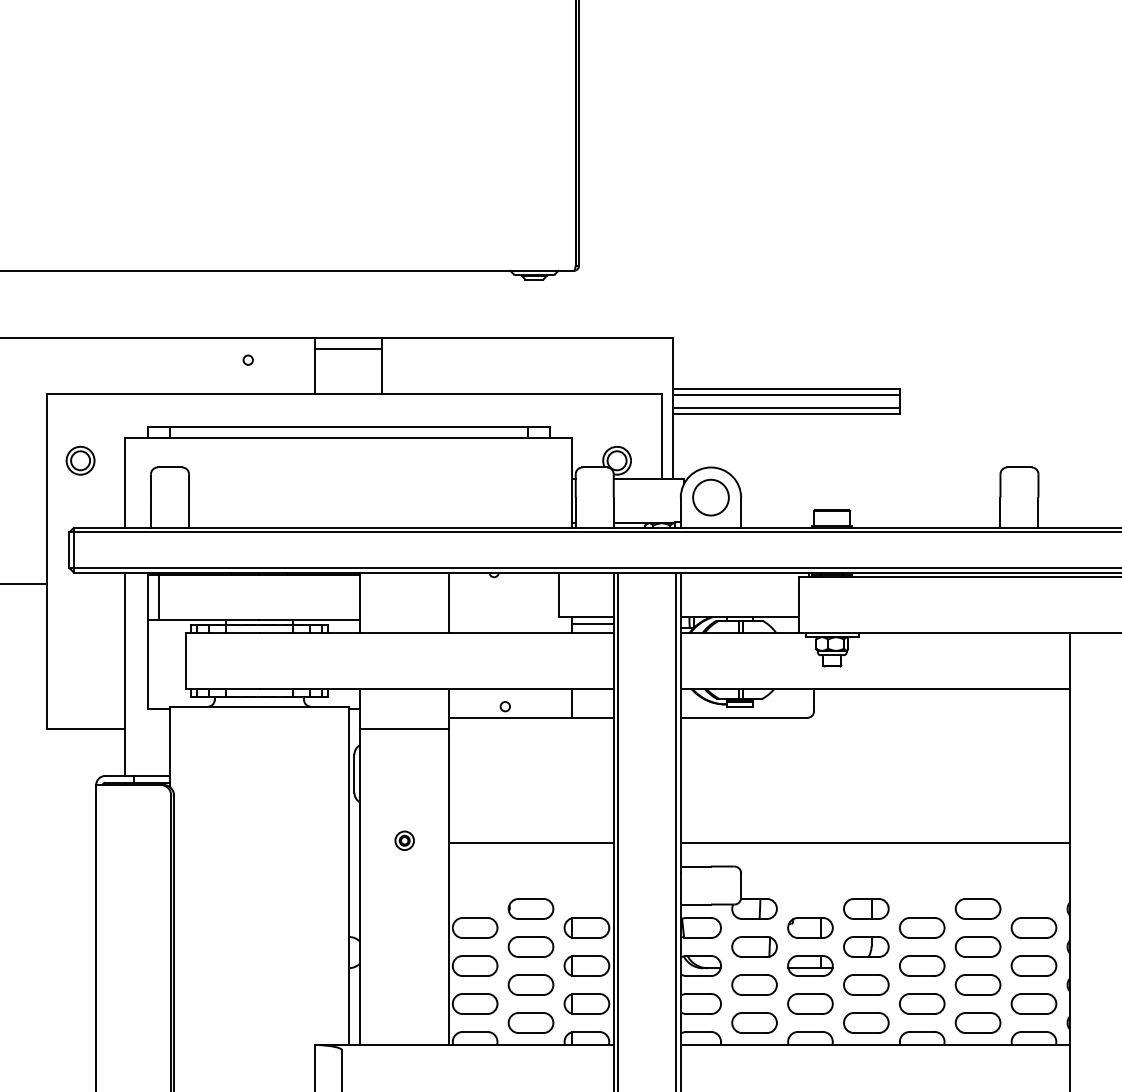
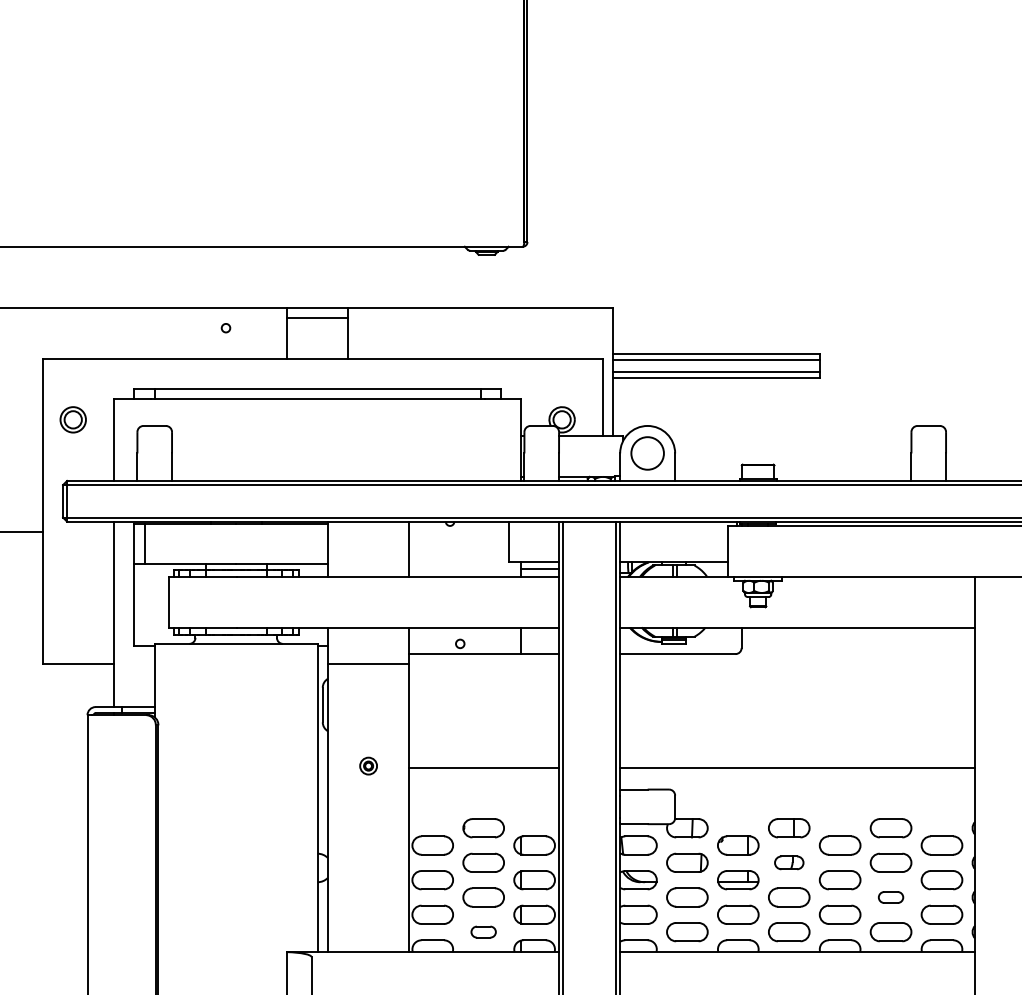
part: (866, 946) -> (789, 862), size x0.7
part: (977, 984) -> (890, 897), size x0.6
part: (530, 1022) -> (483, 931), size x0.6

